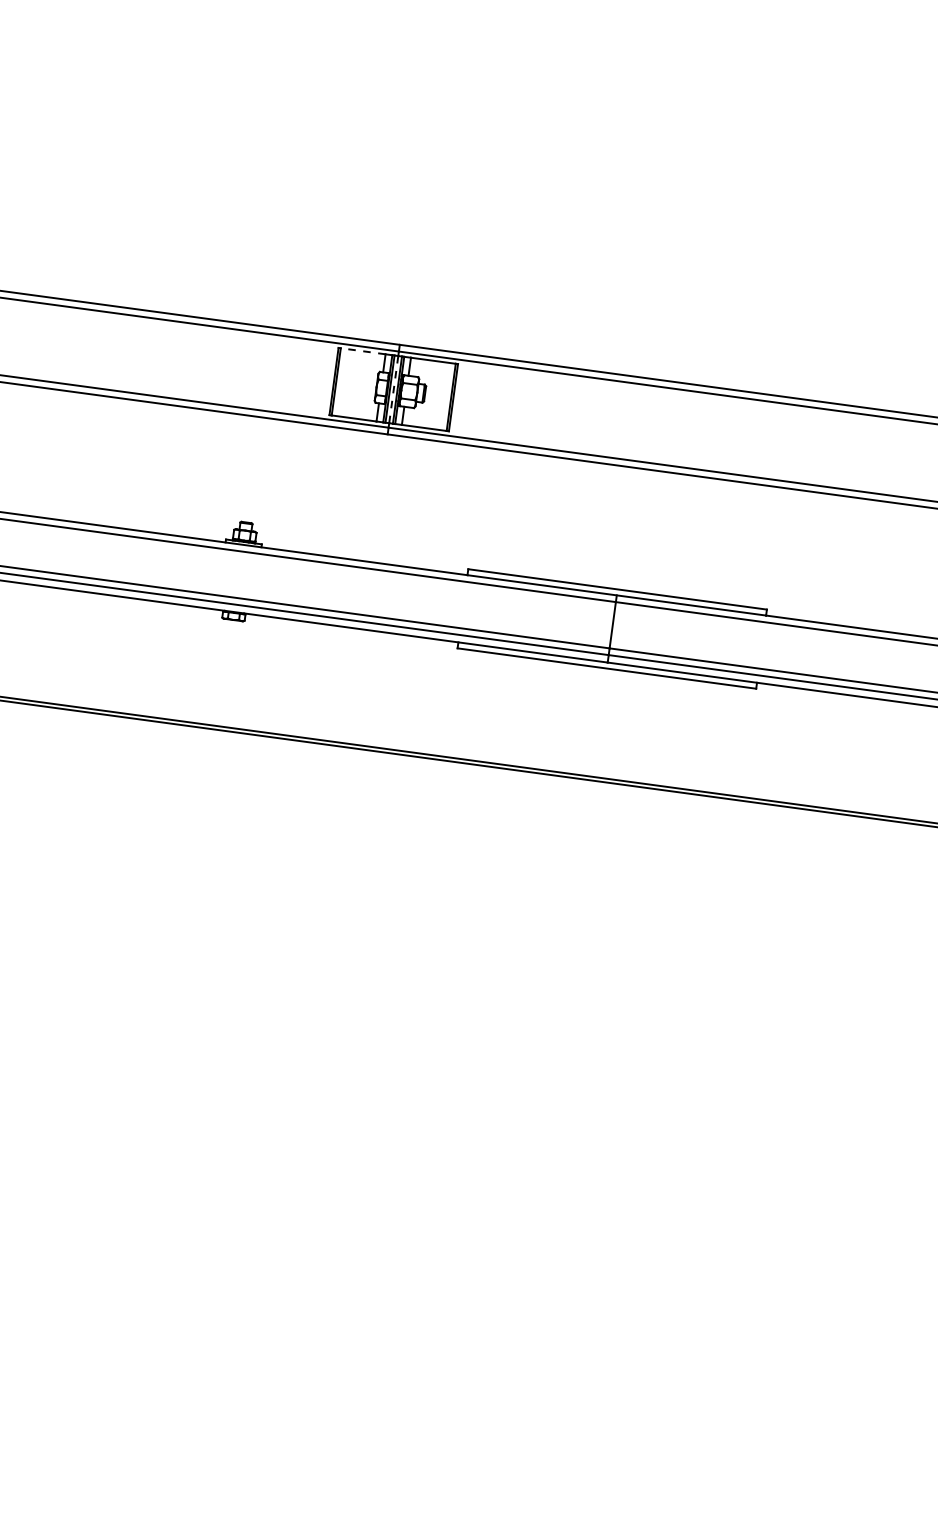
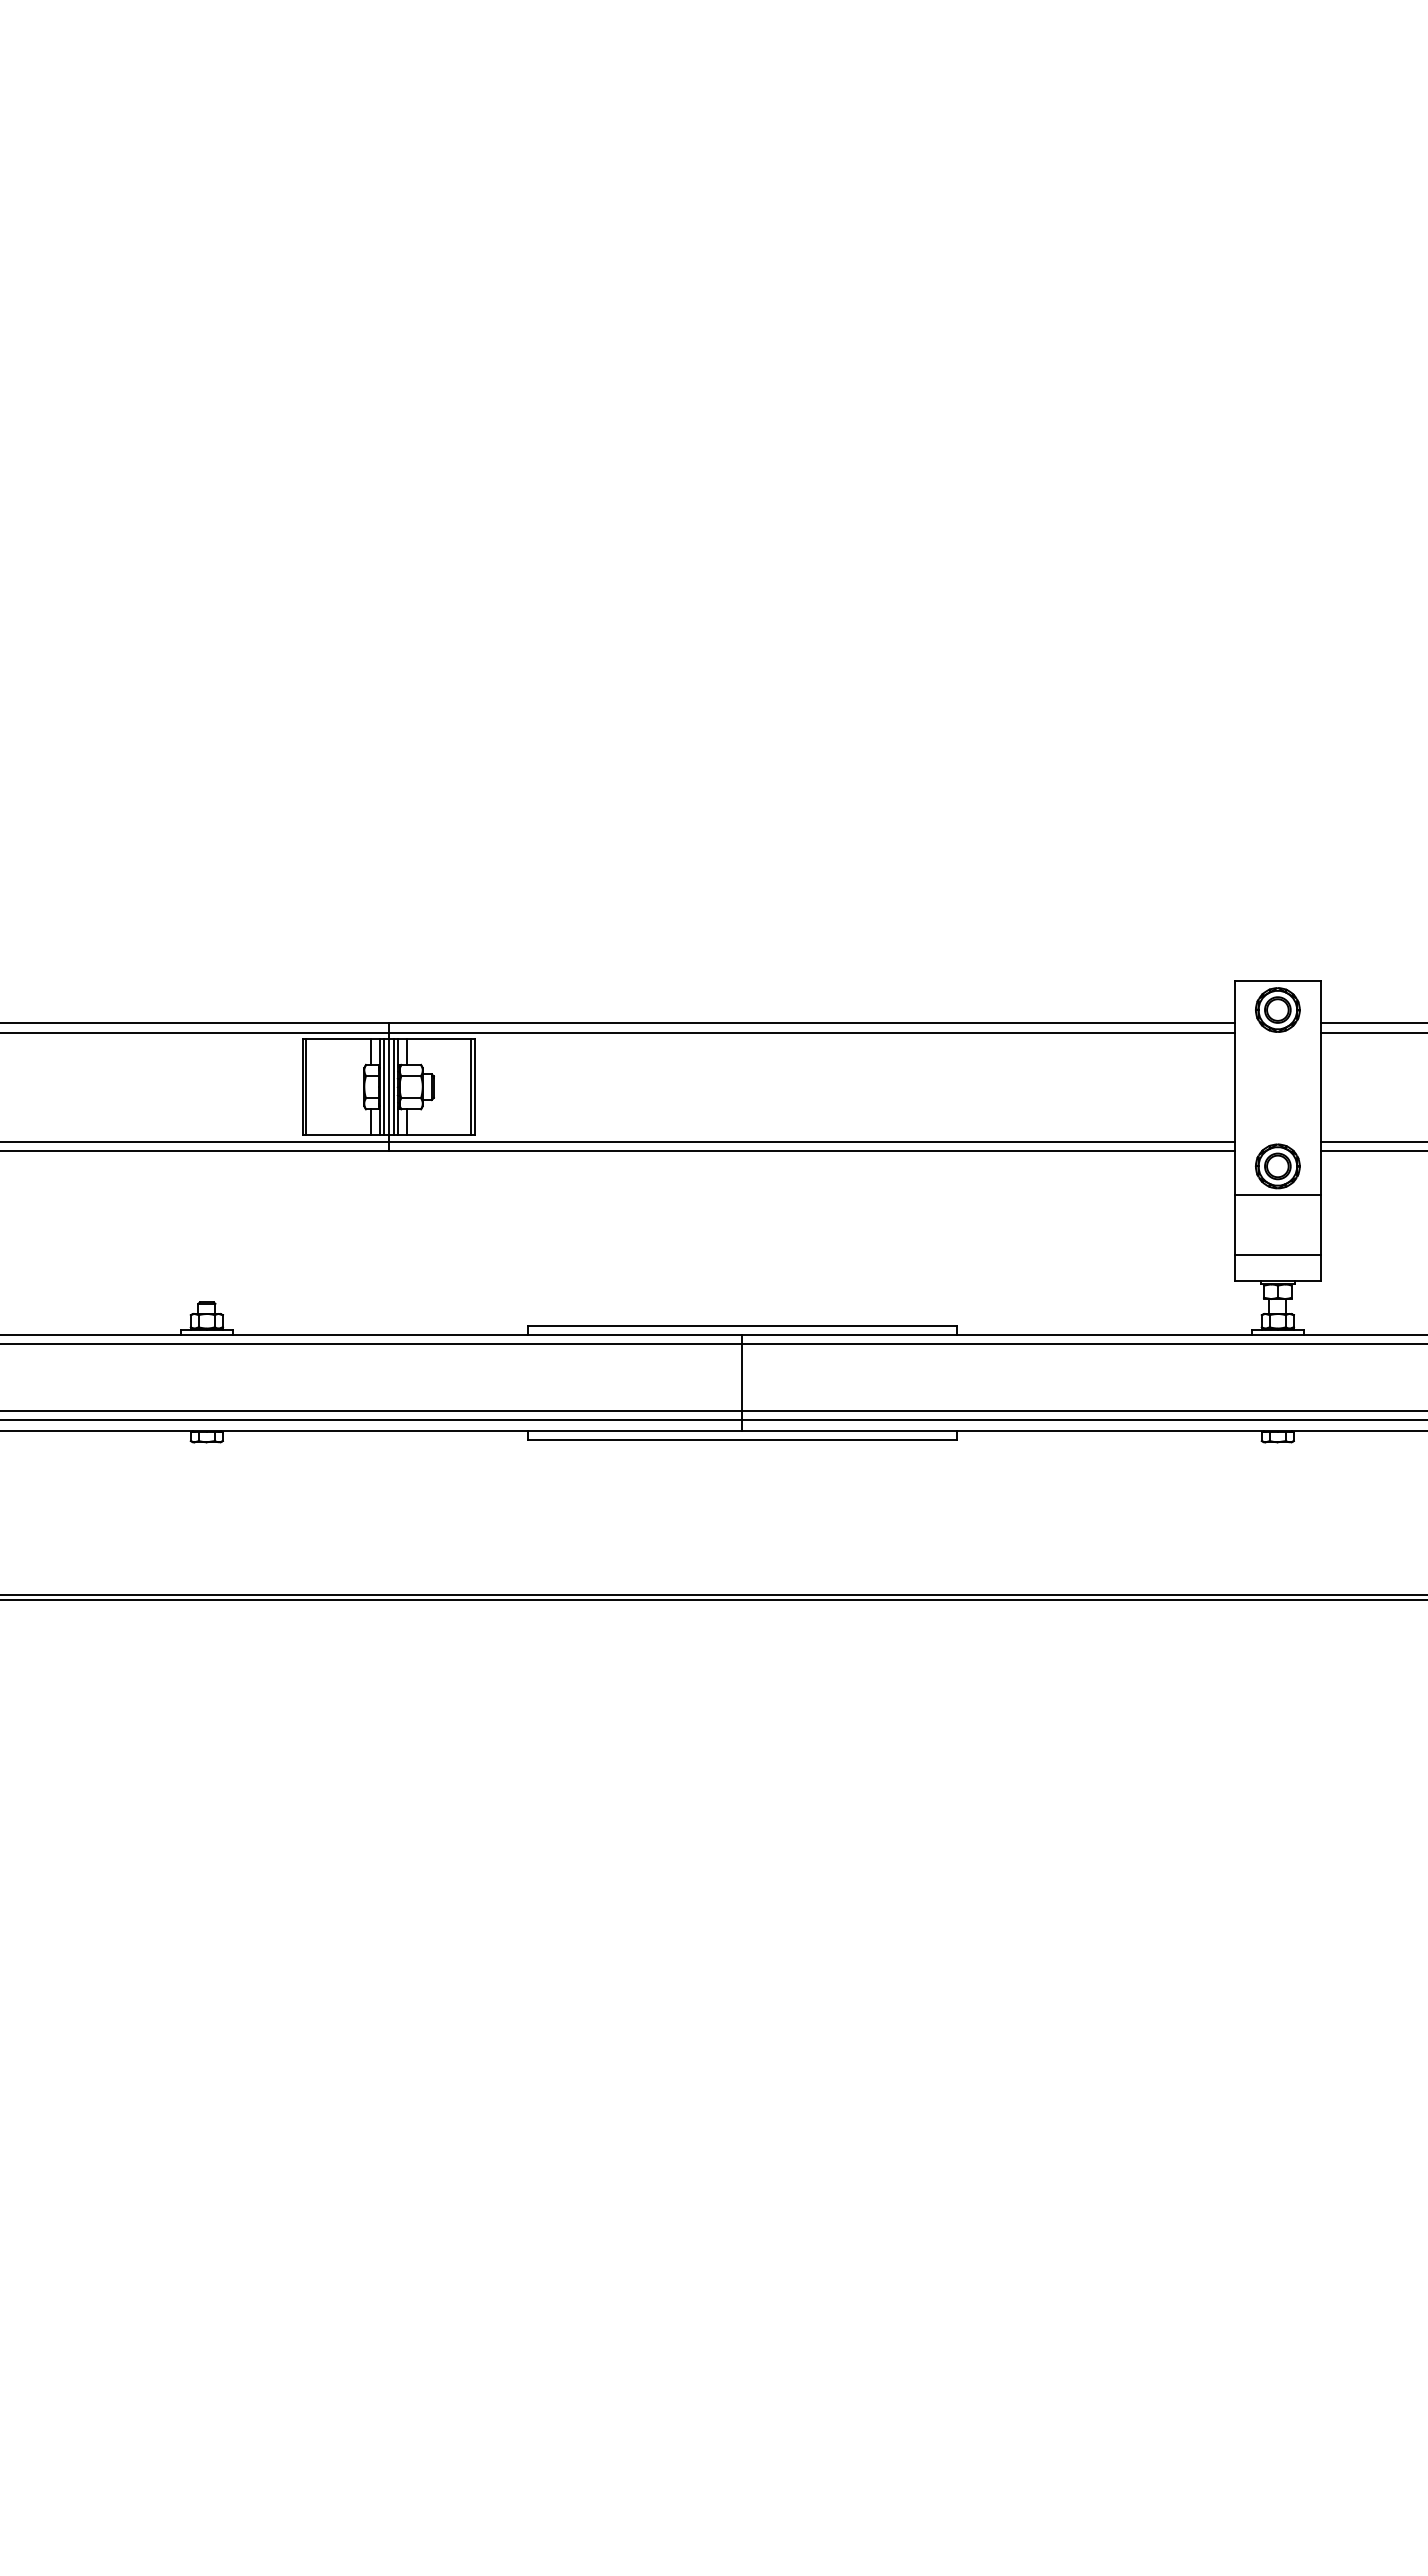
line: (363, 350) -> (338, 1038), dashed -> solid
line: (393, 389) -> (388, 1087), dashed -> solid

